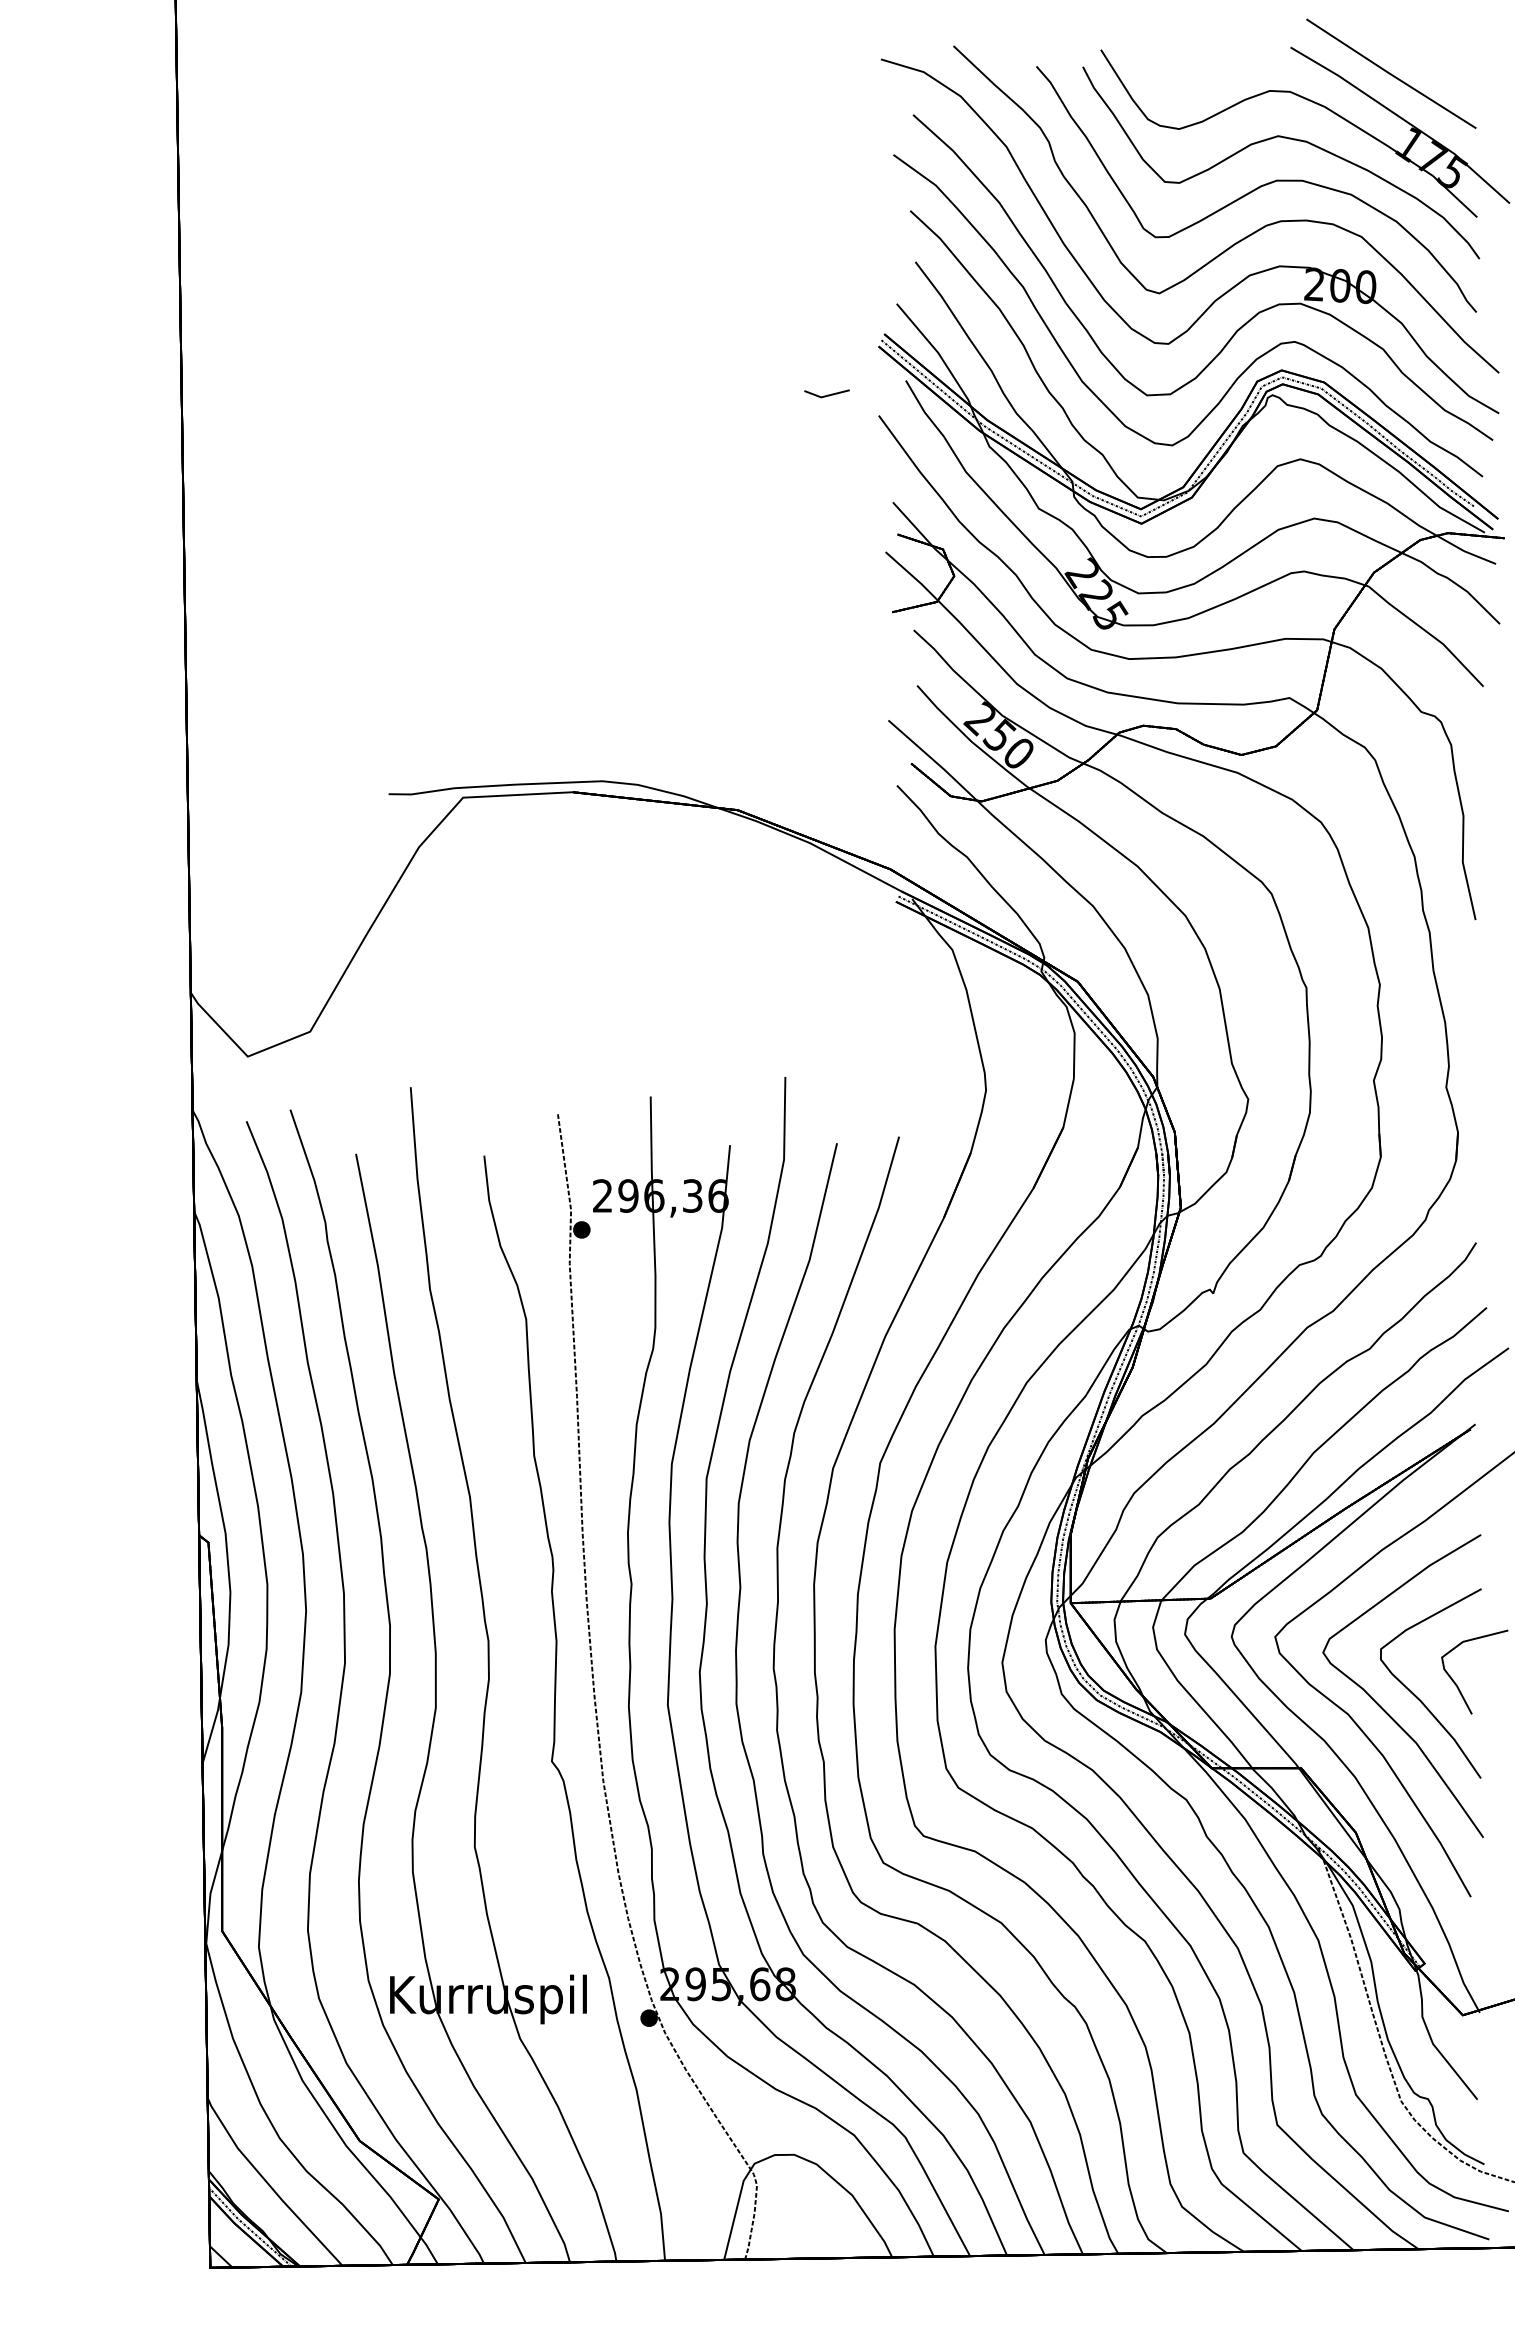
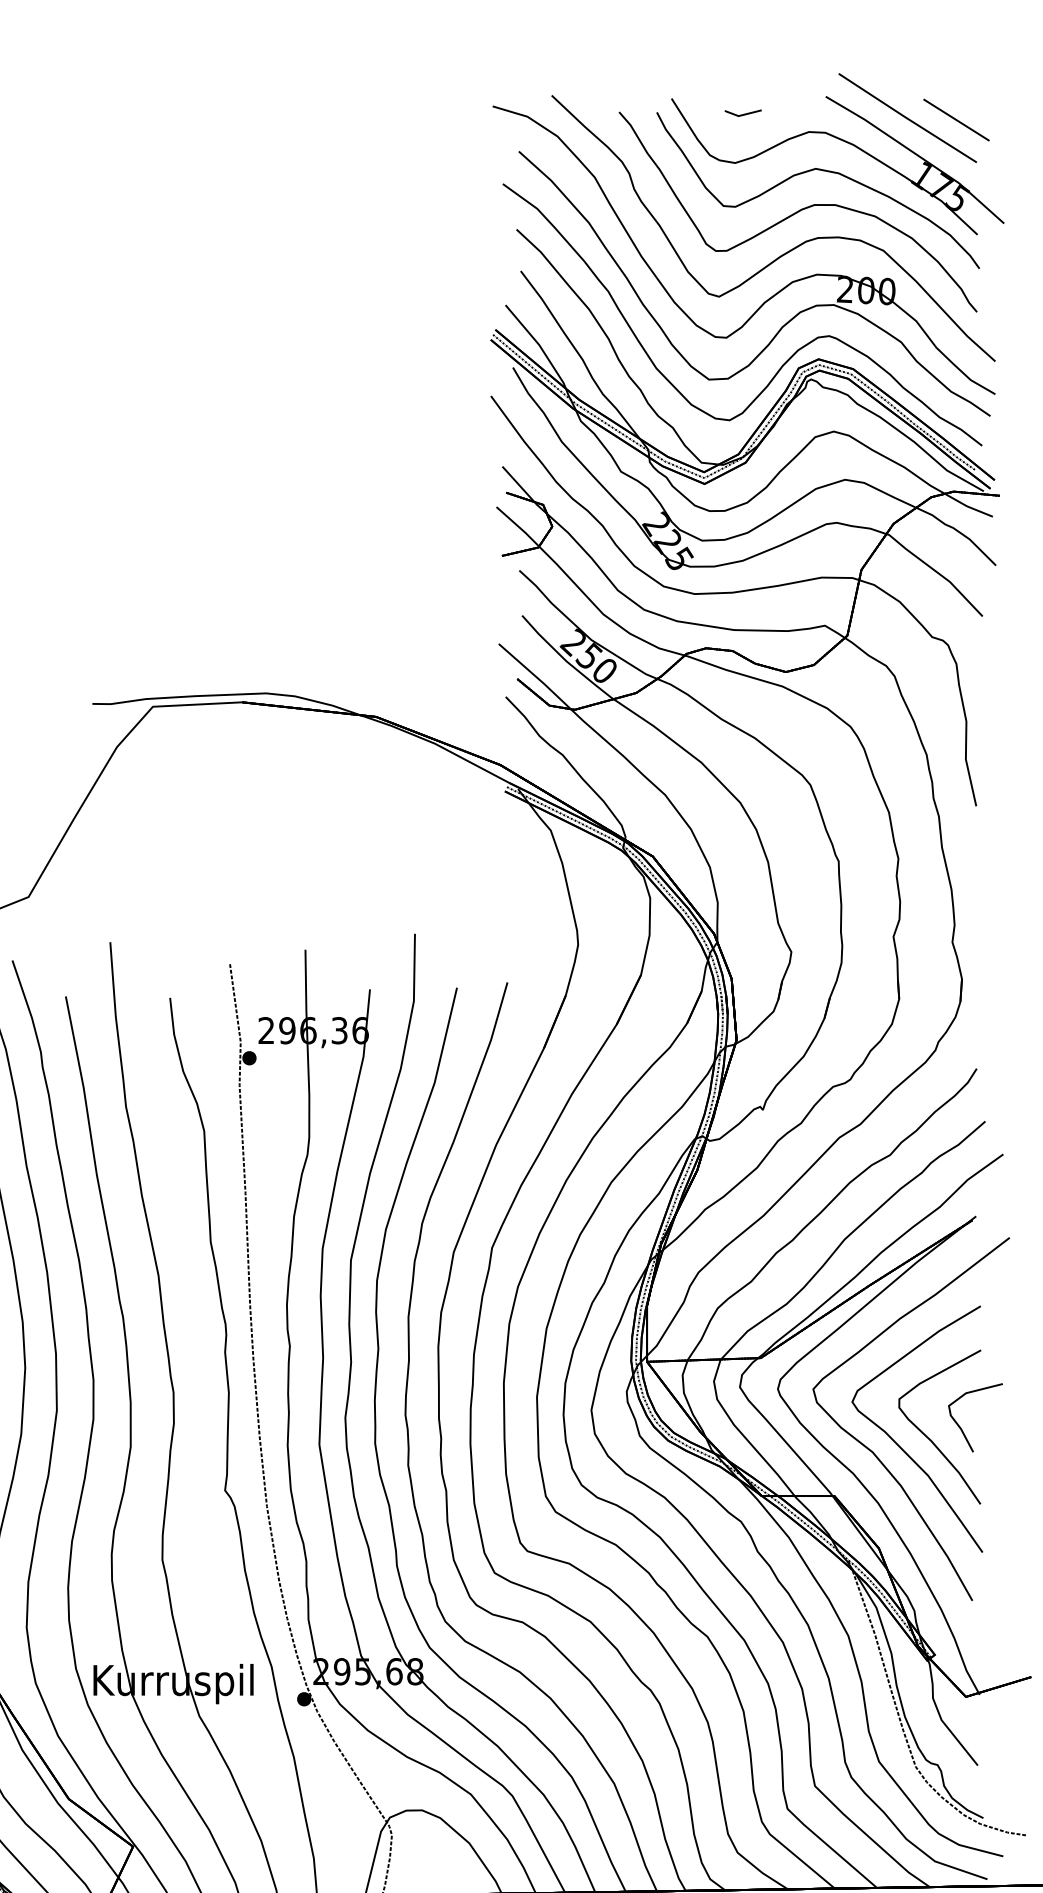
line: (1451, 76) -> (956, 120), added
line: (827, 394) -> (743, 113), moved

